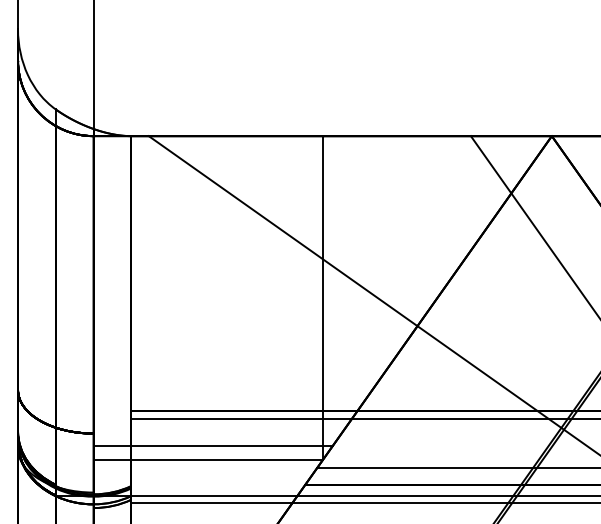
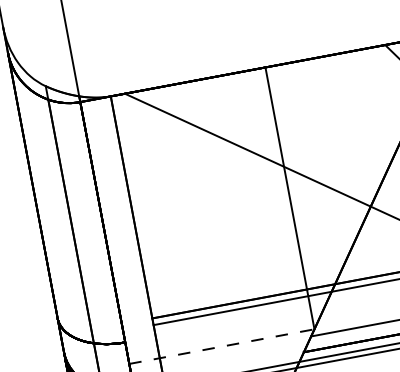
line: (212, 445) -> (223, 334), removed
line: (208, 460) -> (222, 346), solid -> dashed

